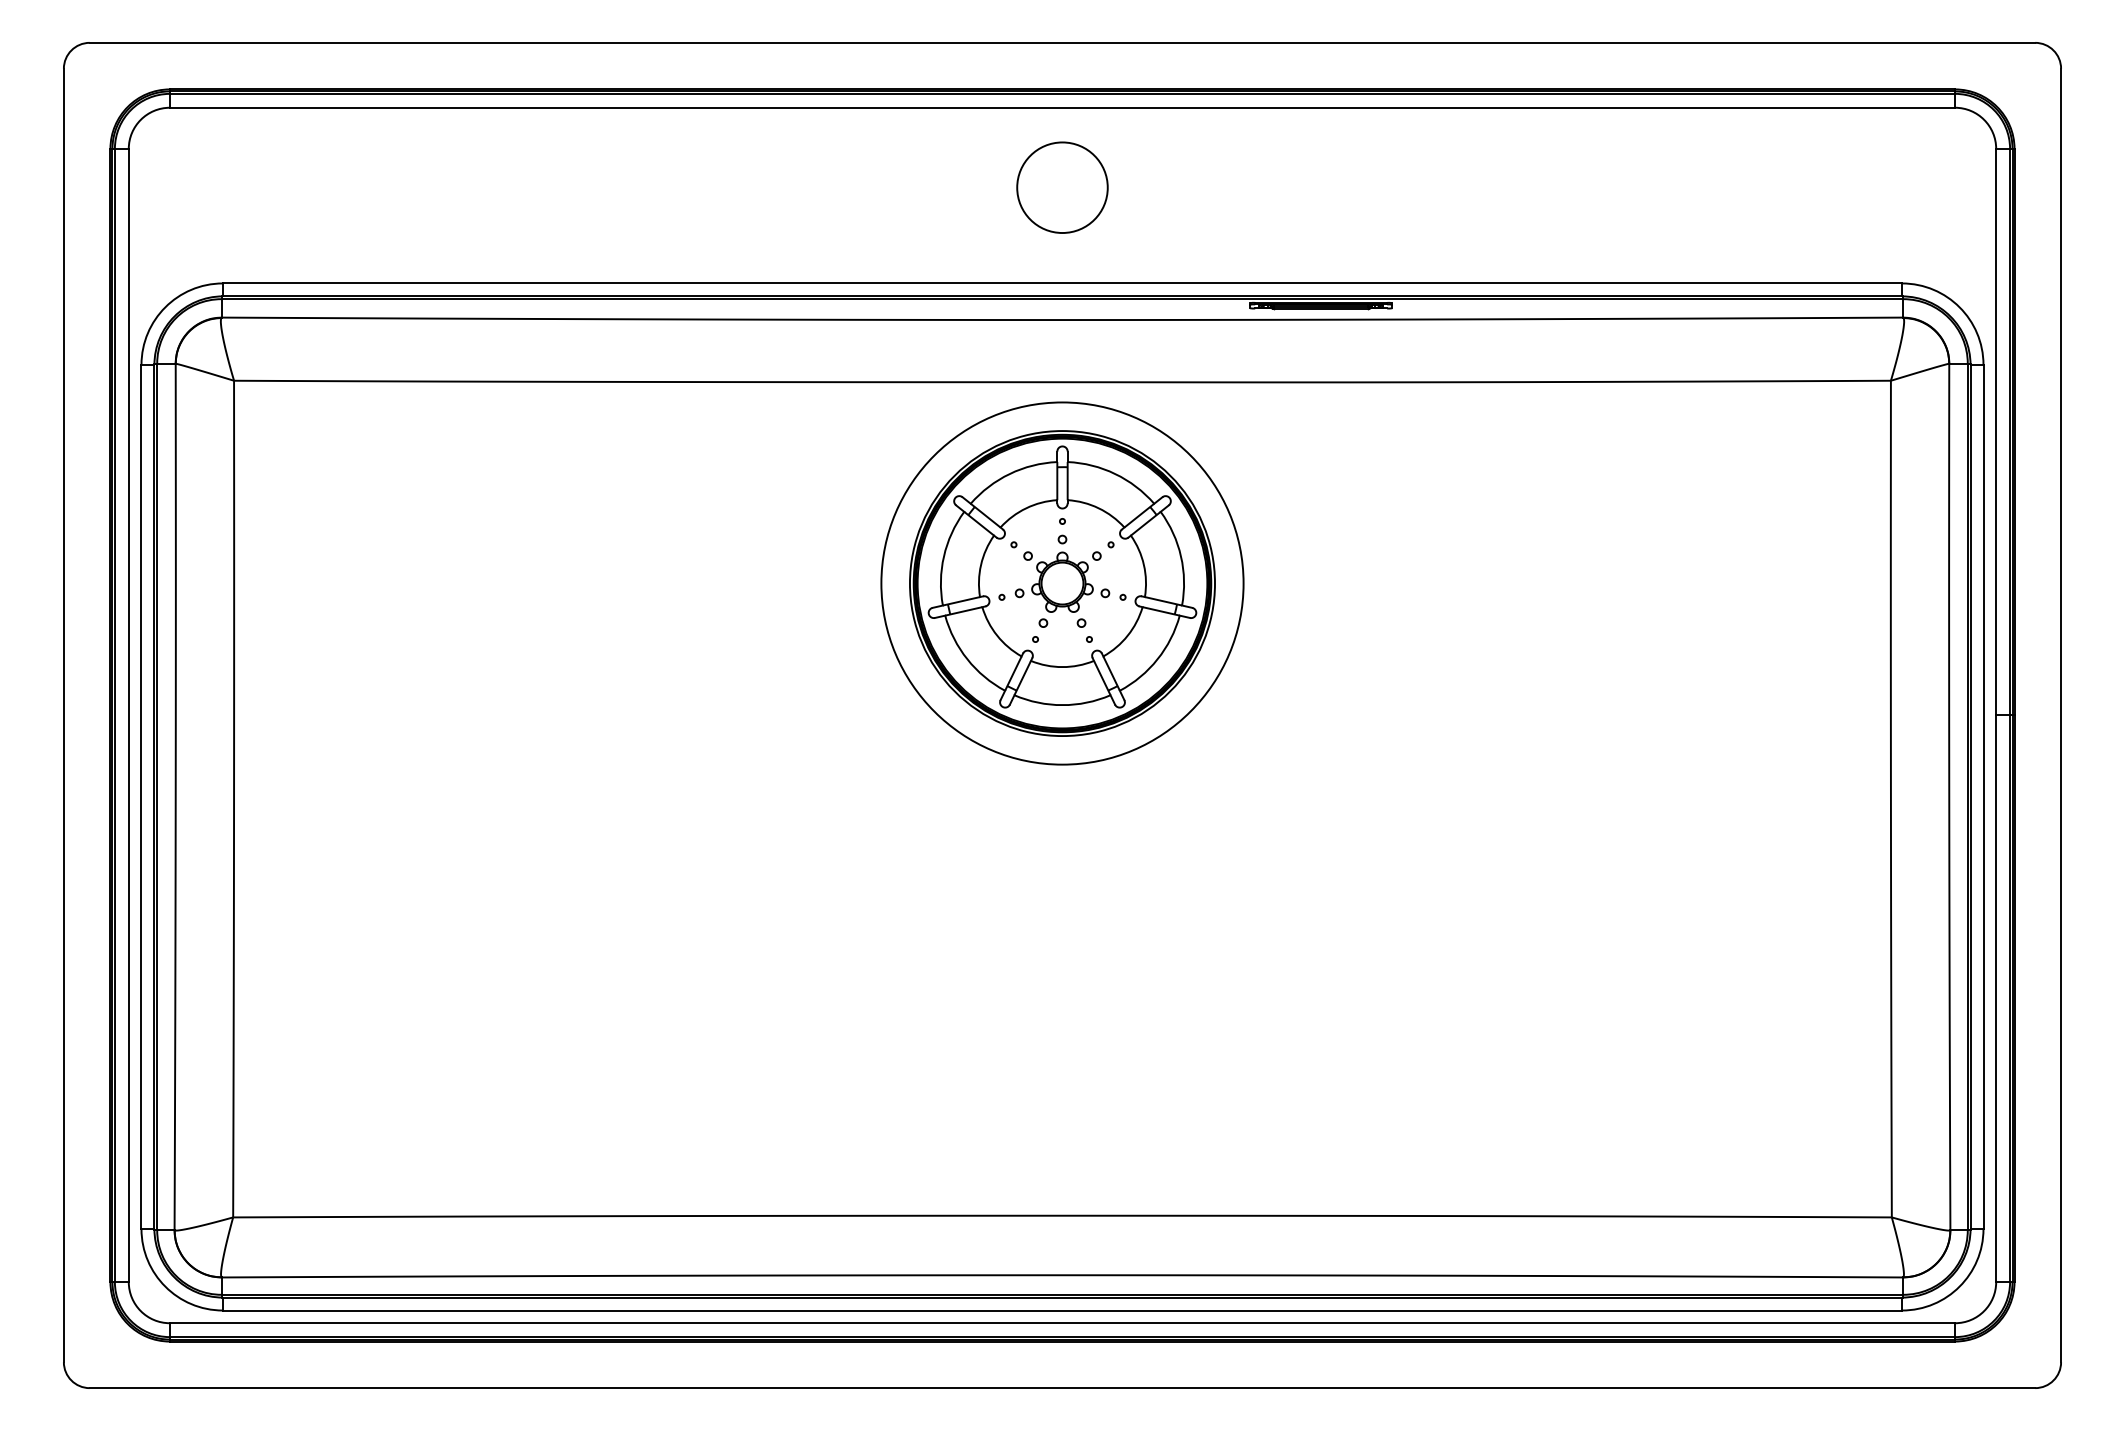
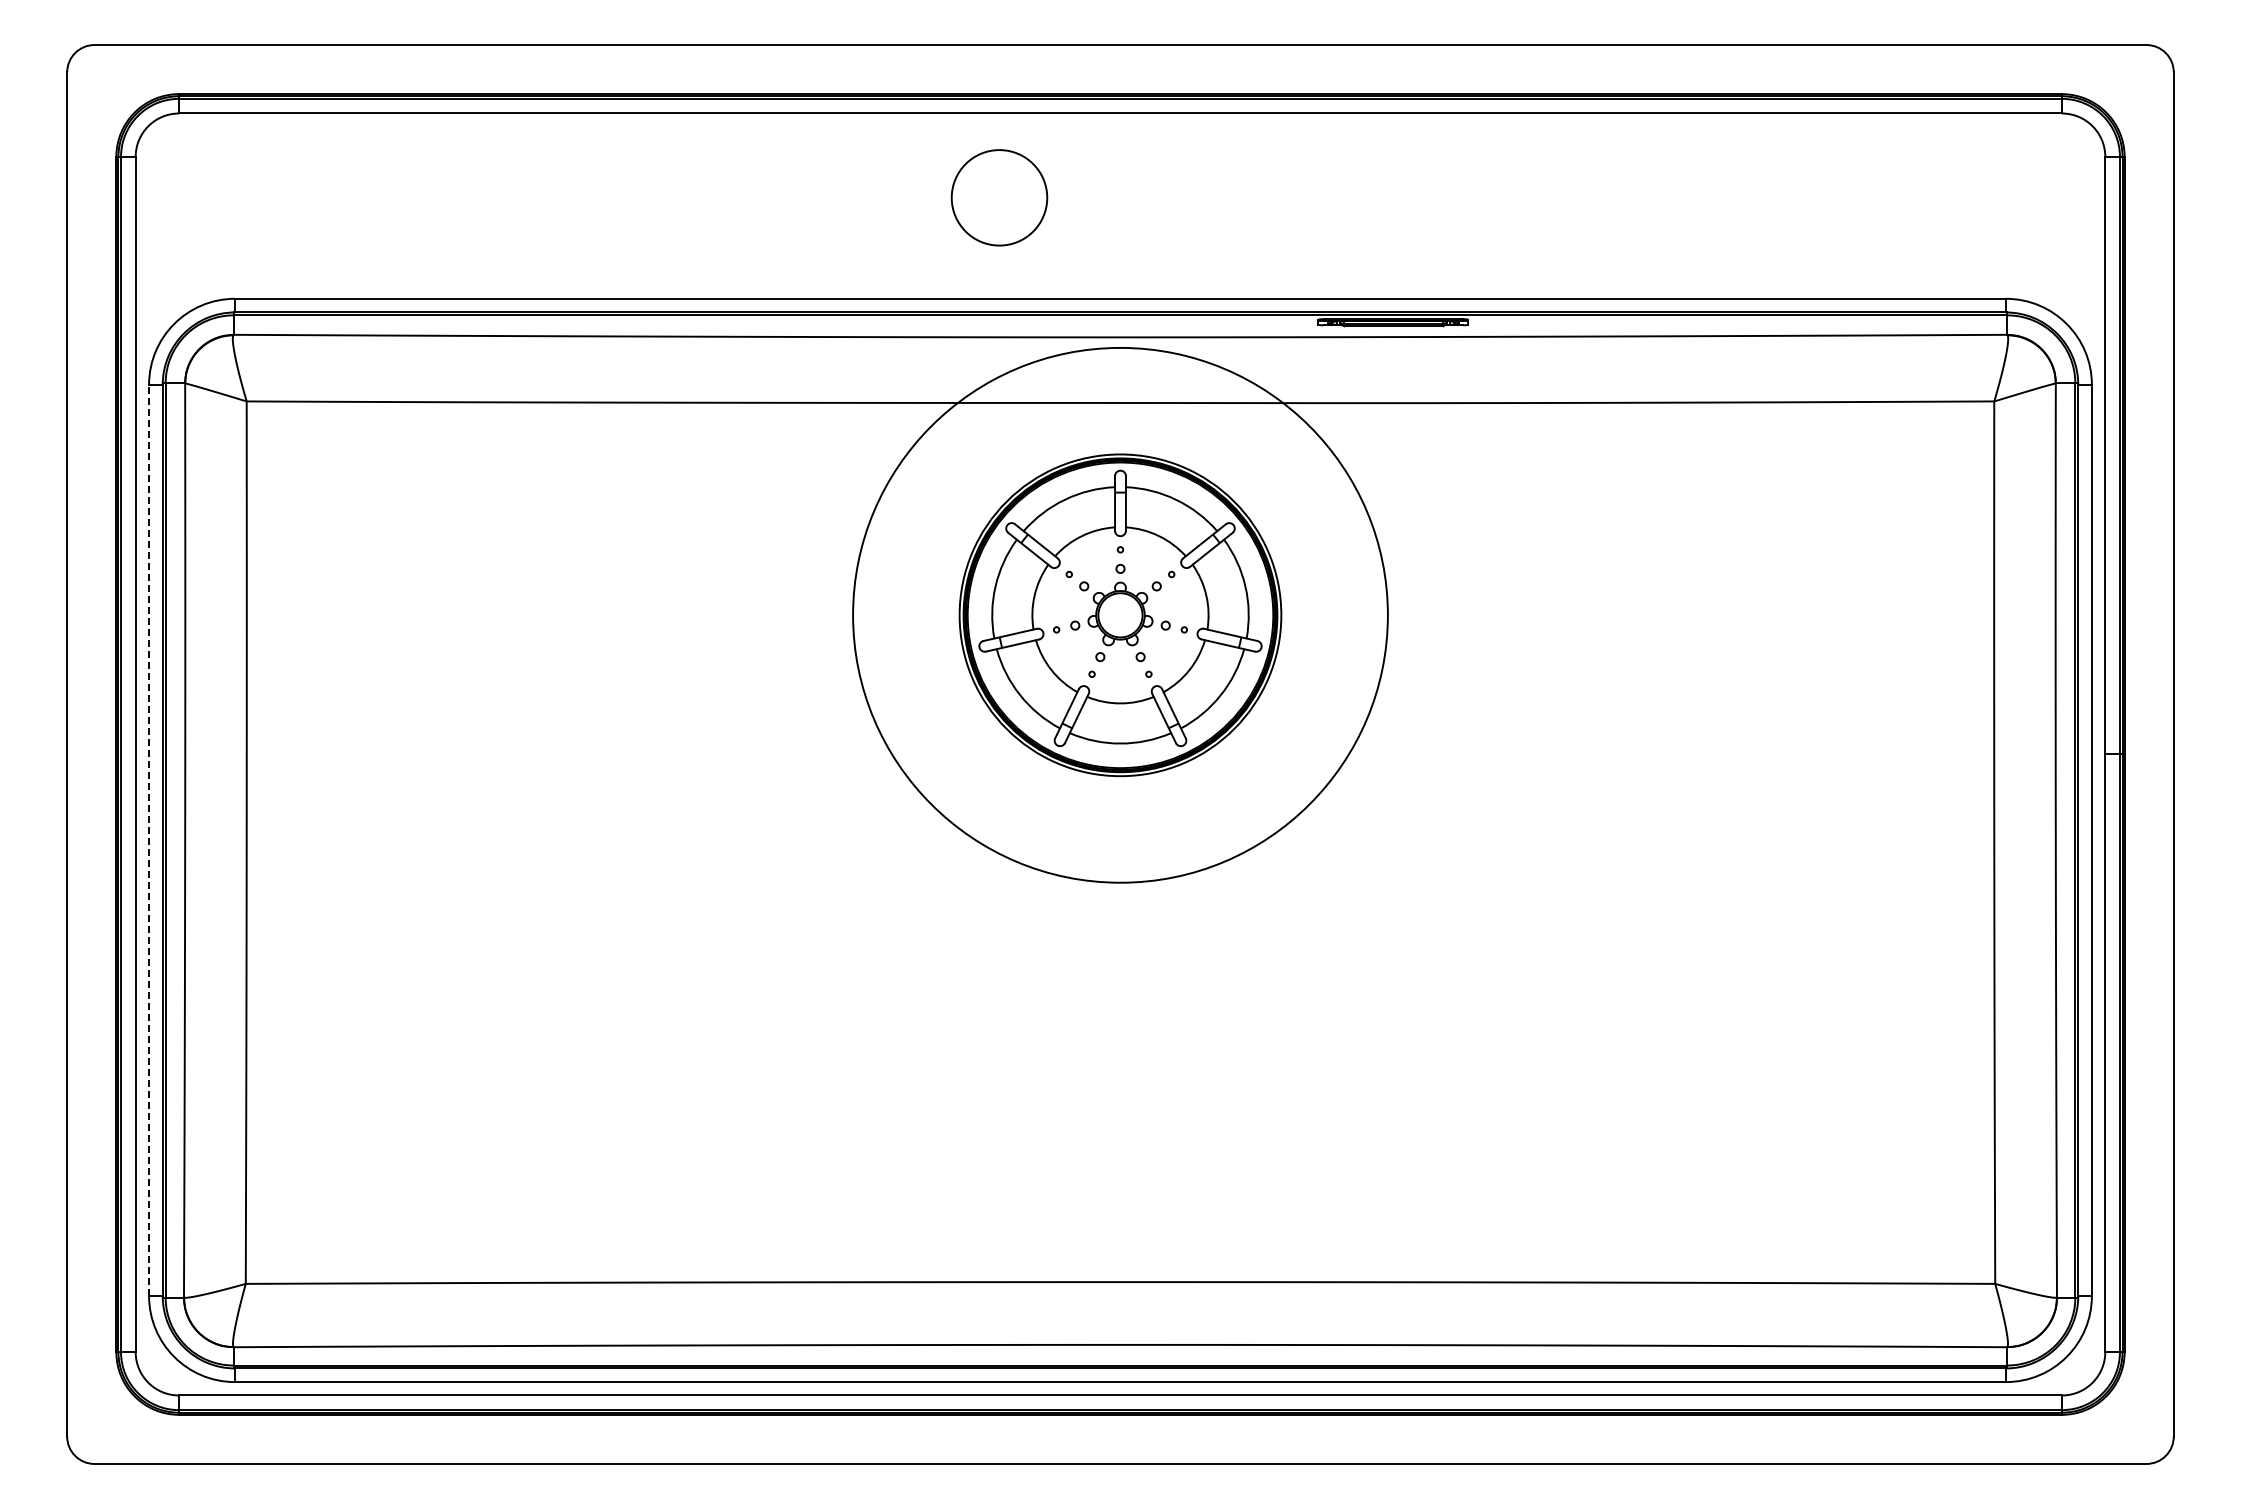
circle: (1062, 187) -> (999, 197), moved
circle: (1062, 583) -> (1120, 615), size x1.4
line: (141, 797) -> (149, 840), solid -> dashed

